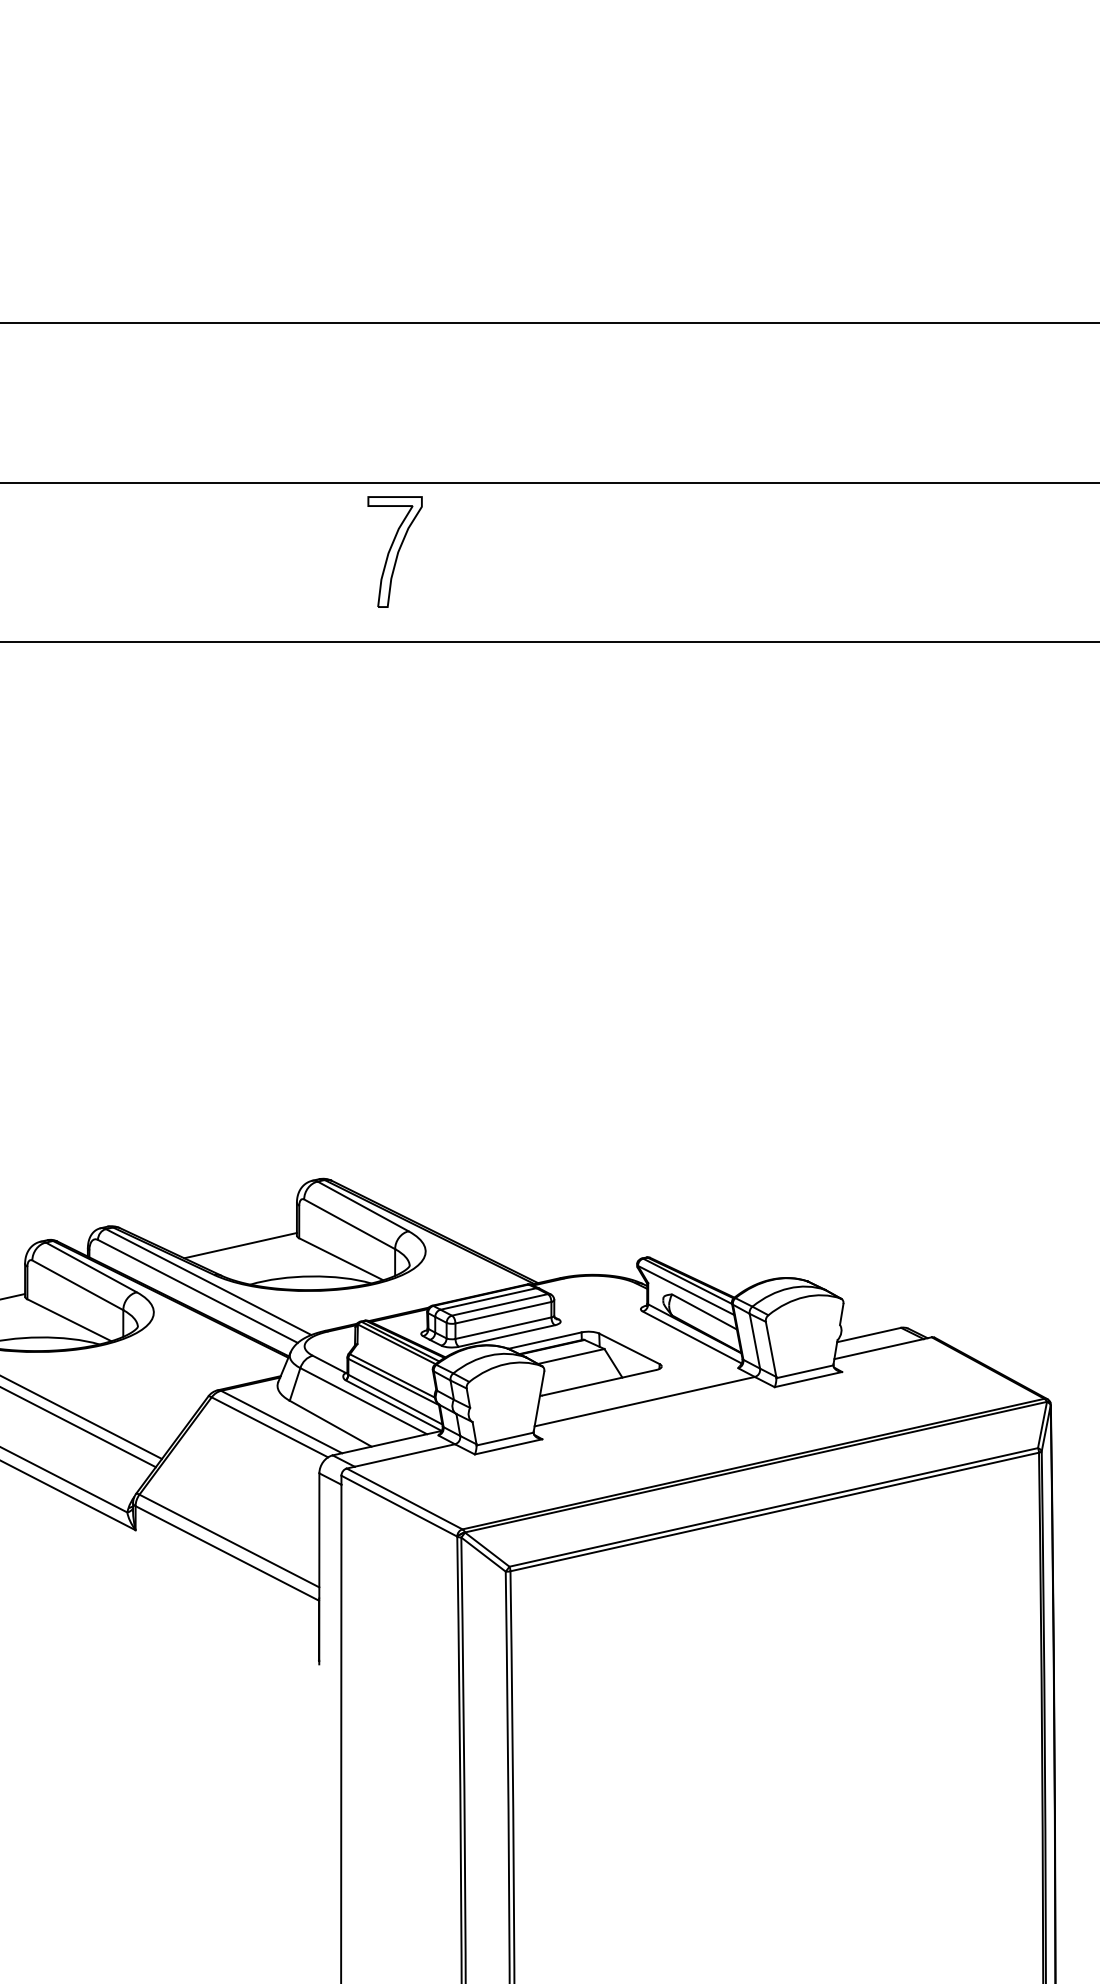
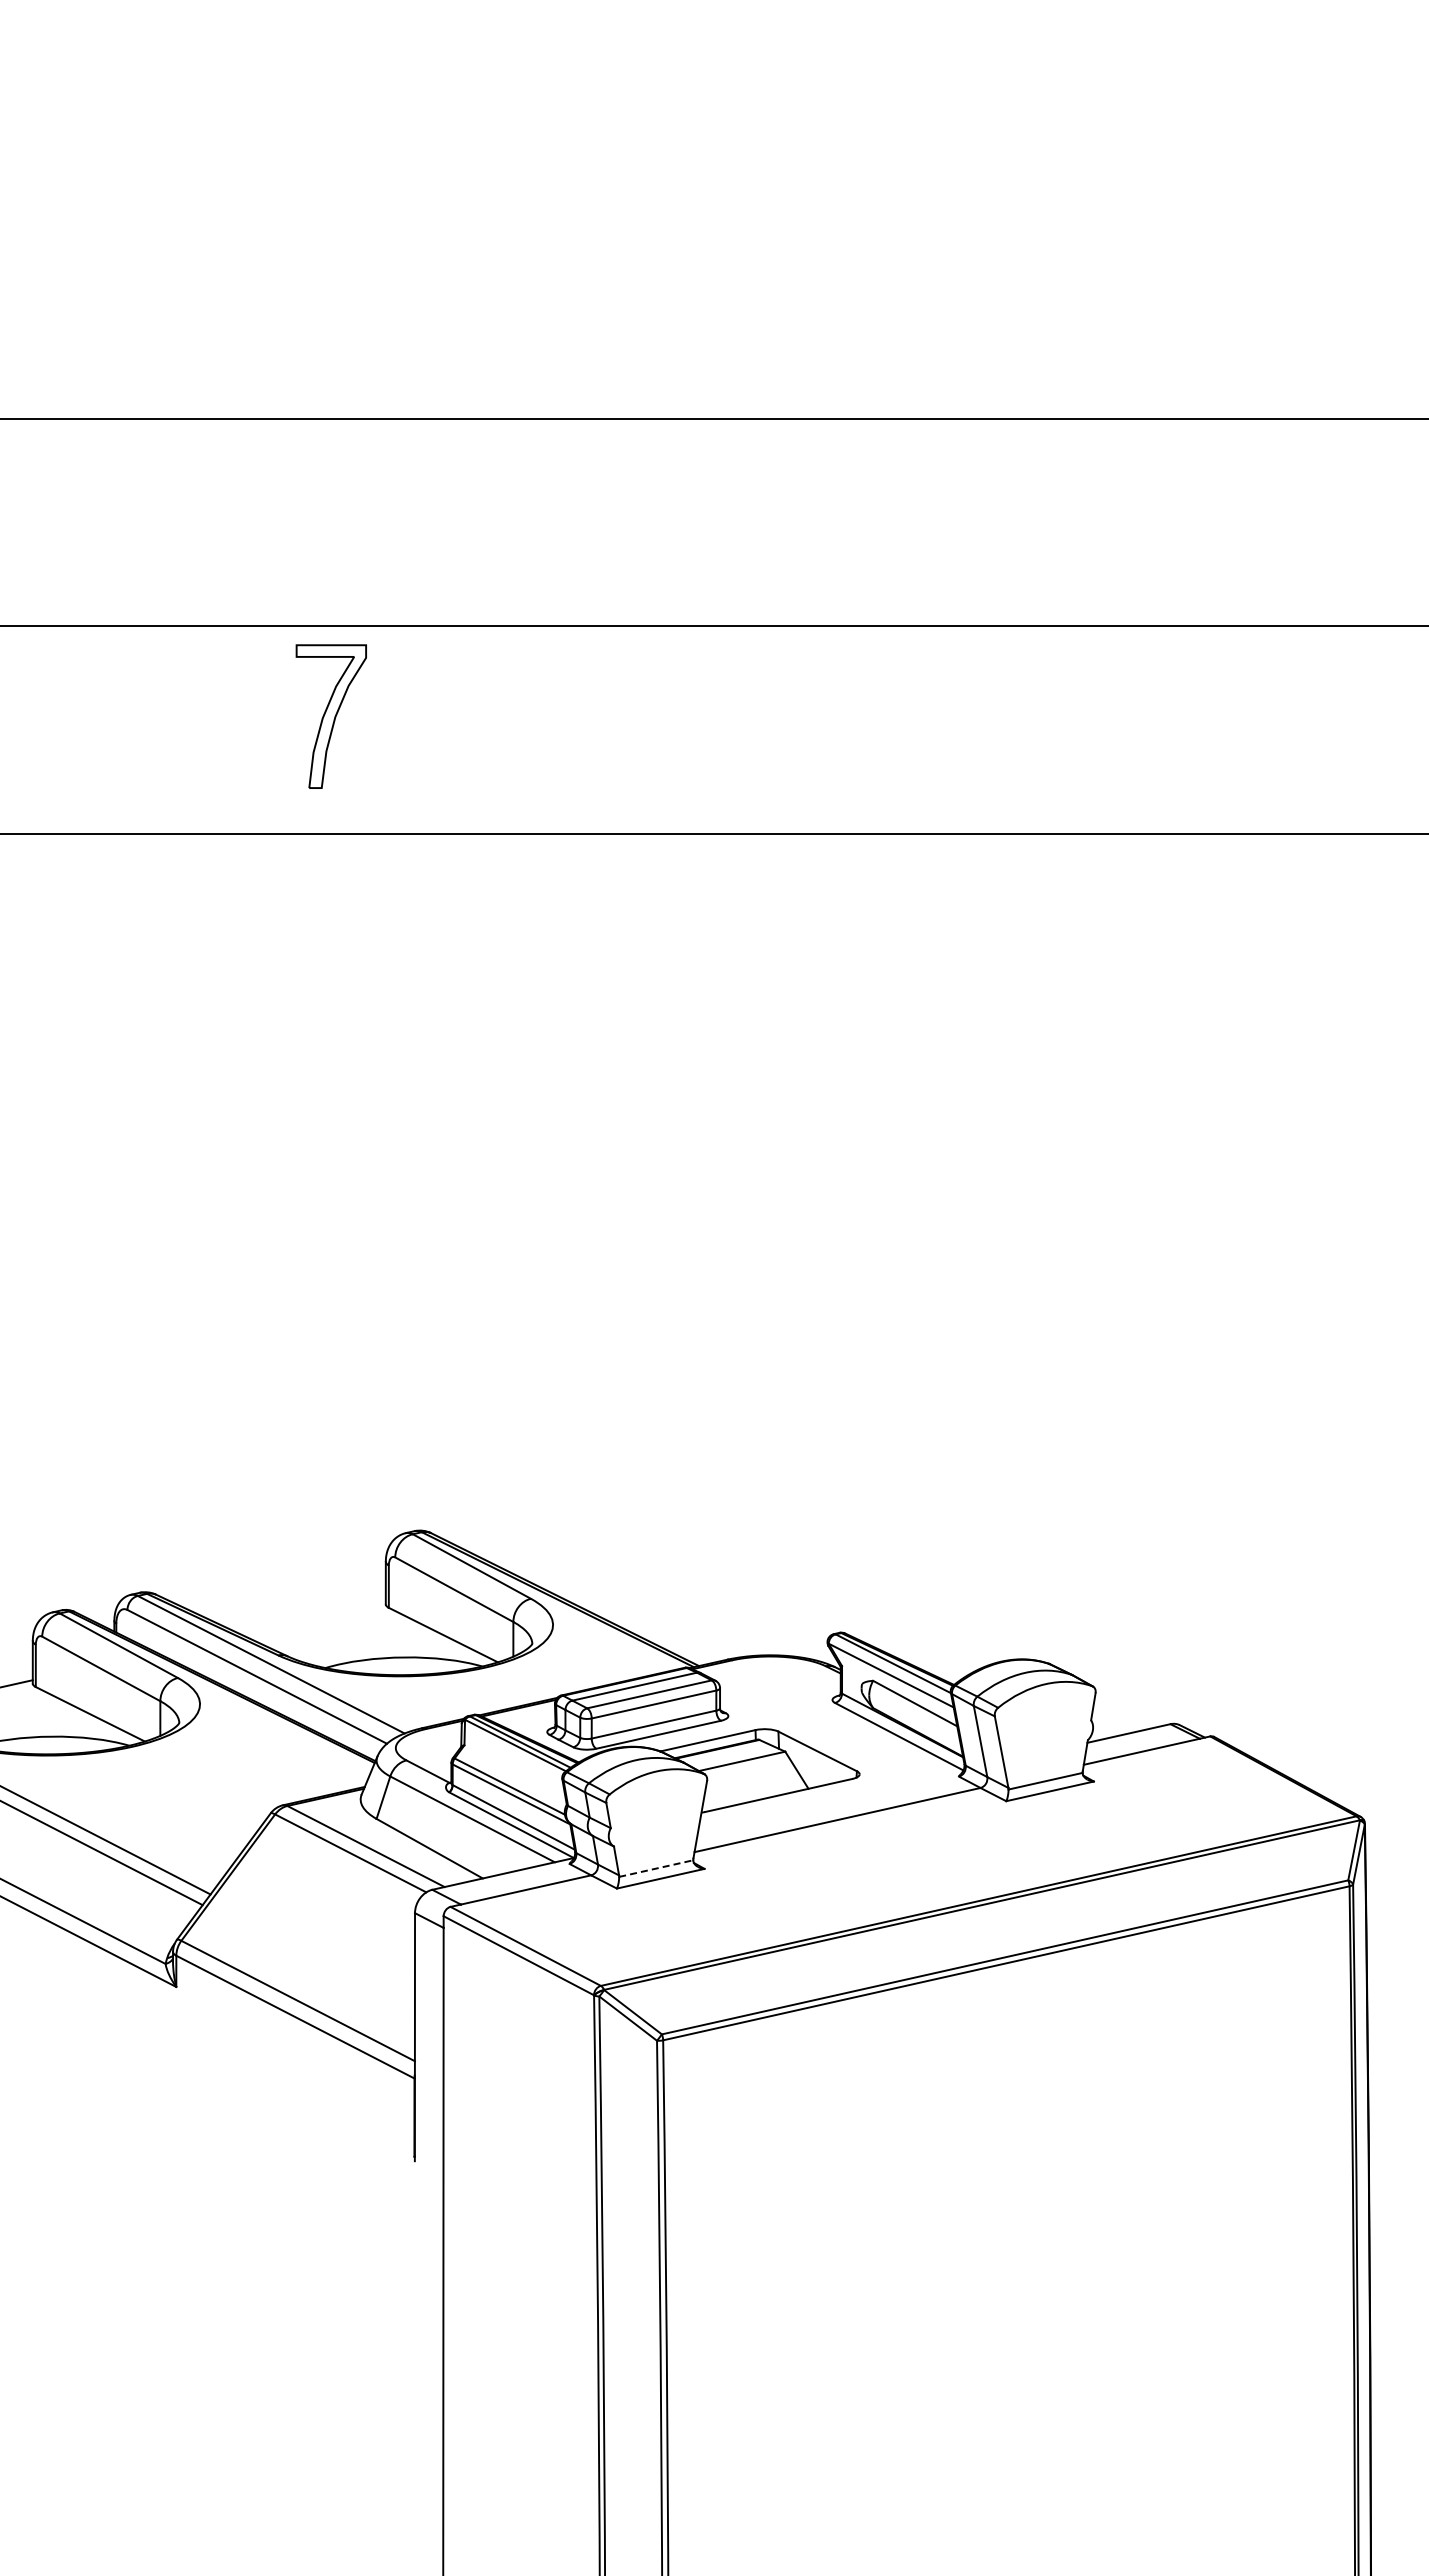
part: (394, 551) -> (330, 716), moved
line: (240, 1244) -> (312, 1616), removed
line: (505, 1438) -> (656, 1868), solid -> dashed

